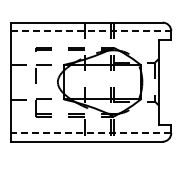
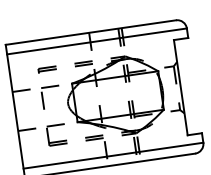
line: (91, 31) -> (97, 41), dashed -> solid
line: (90, 133) -> (112, 156), dashed -> solid

